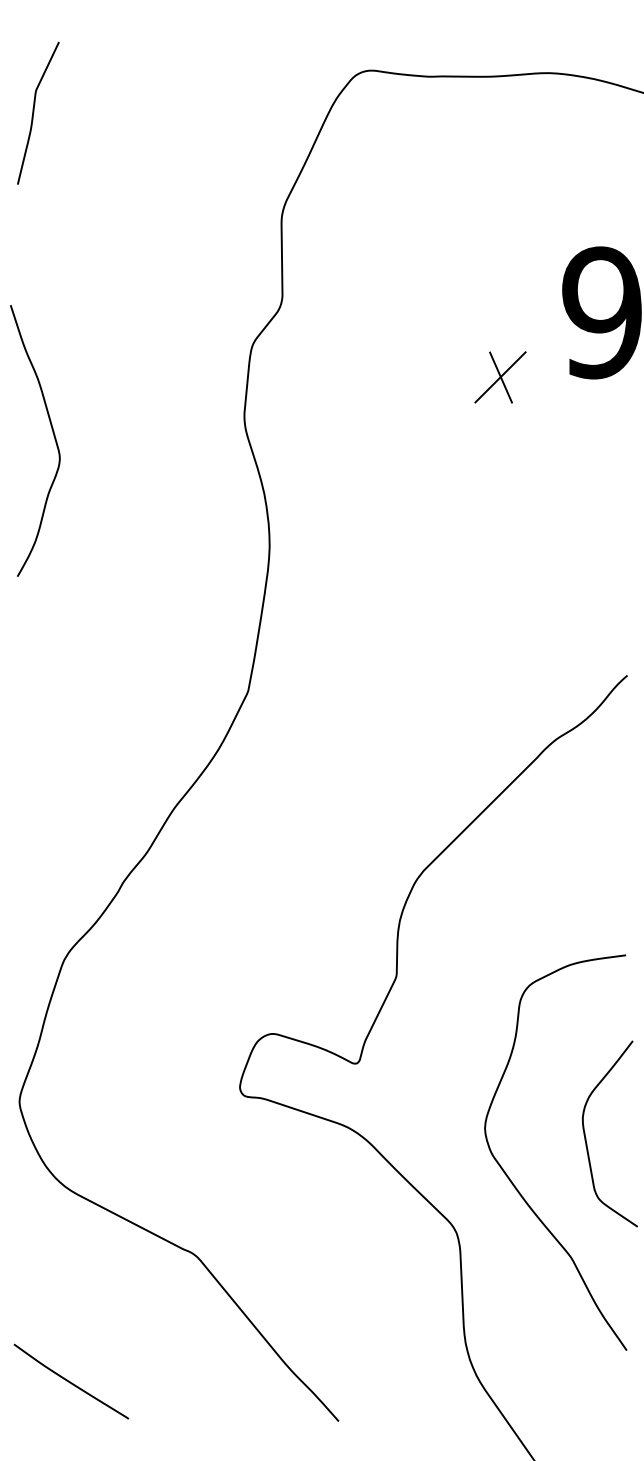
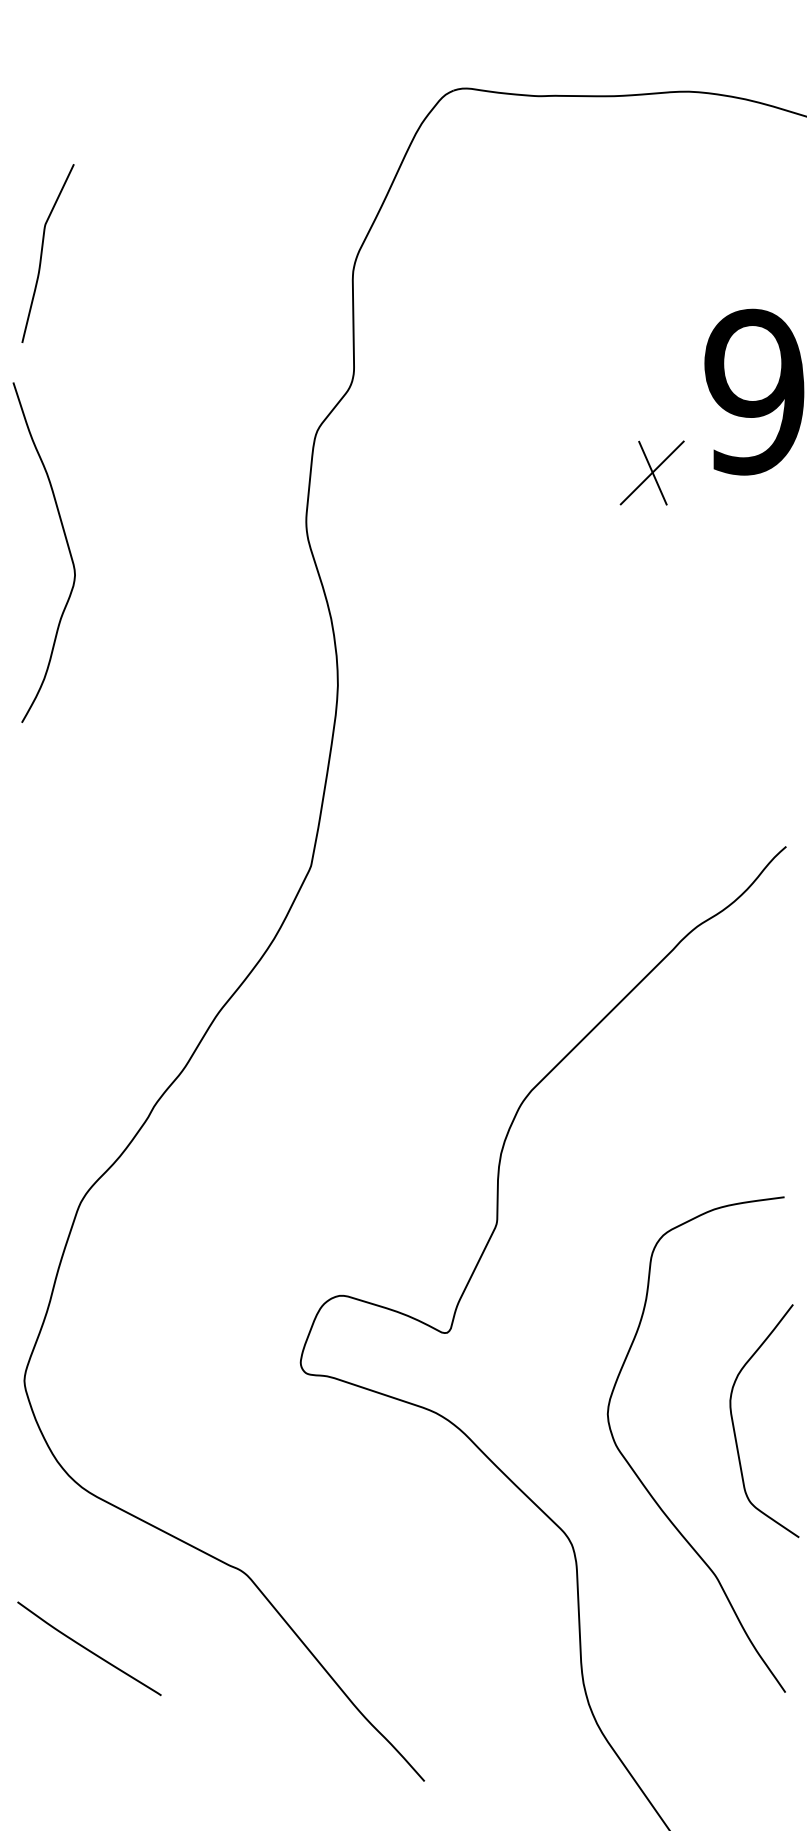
curve: (34, 112) -> (43, 252), moved
part: (500, 377) -> (652, 473), moved
curve: (70, 1381) -> (88, 1648), moved

